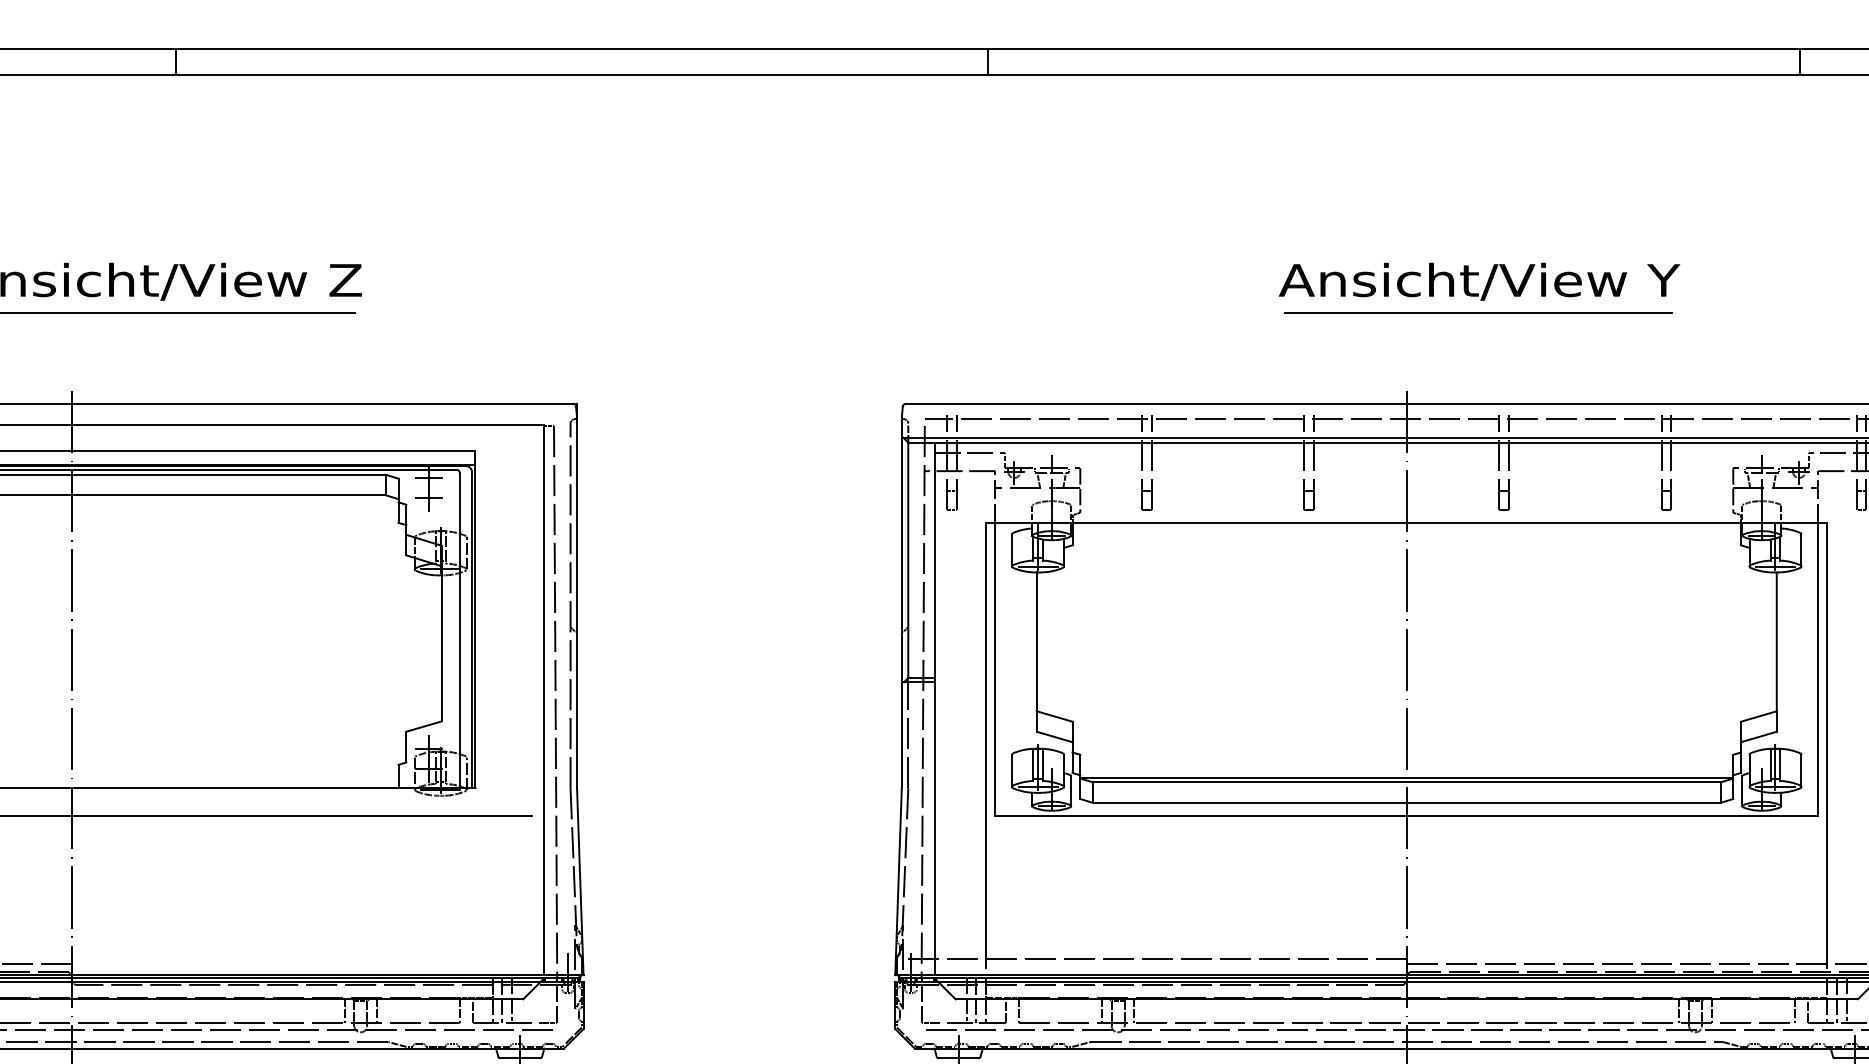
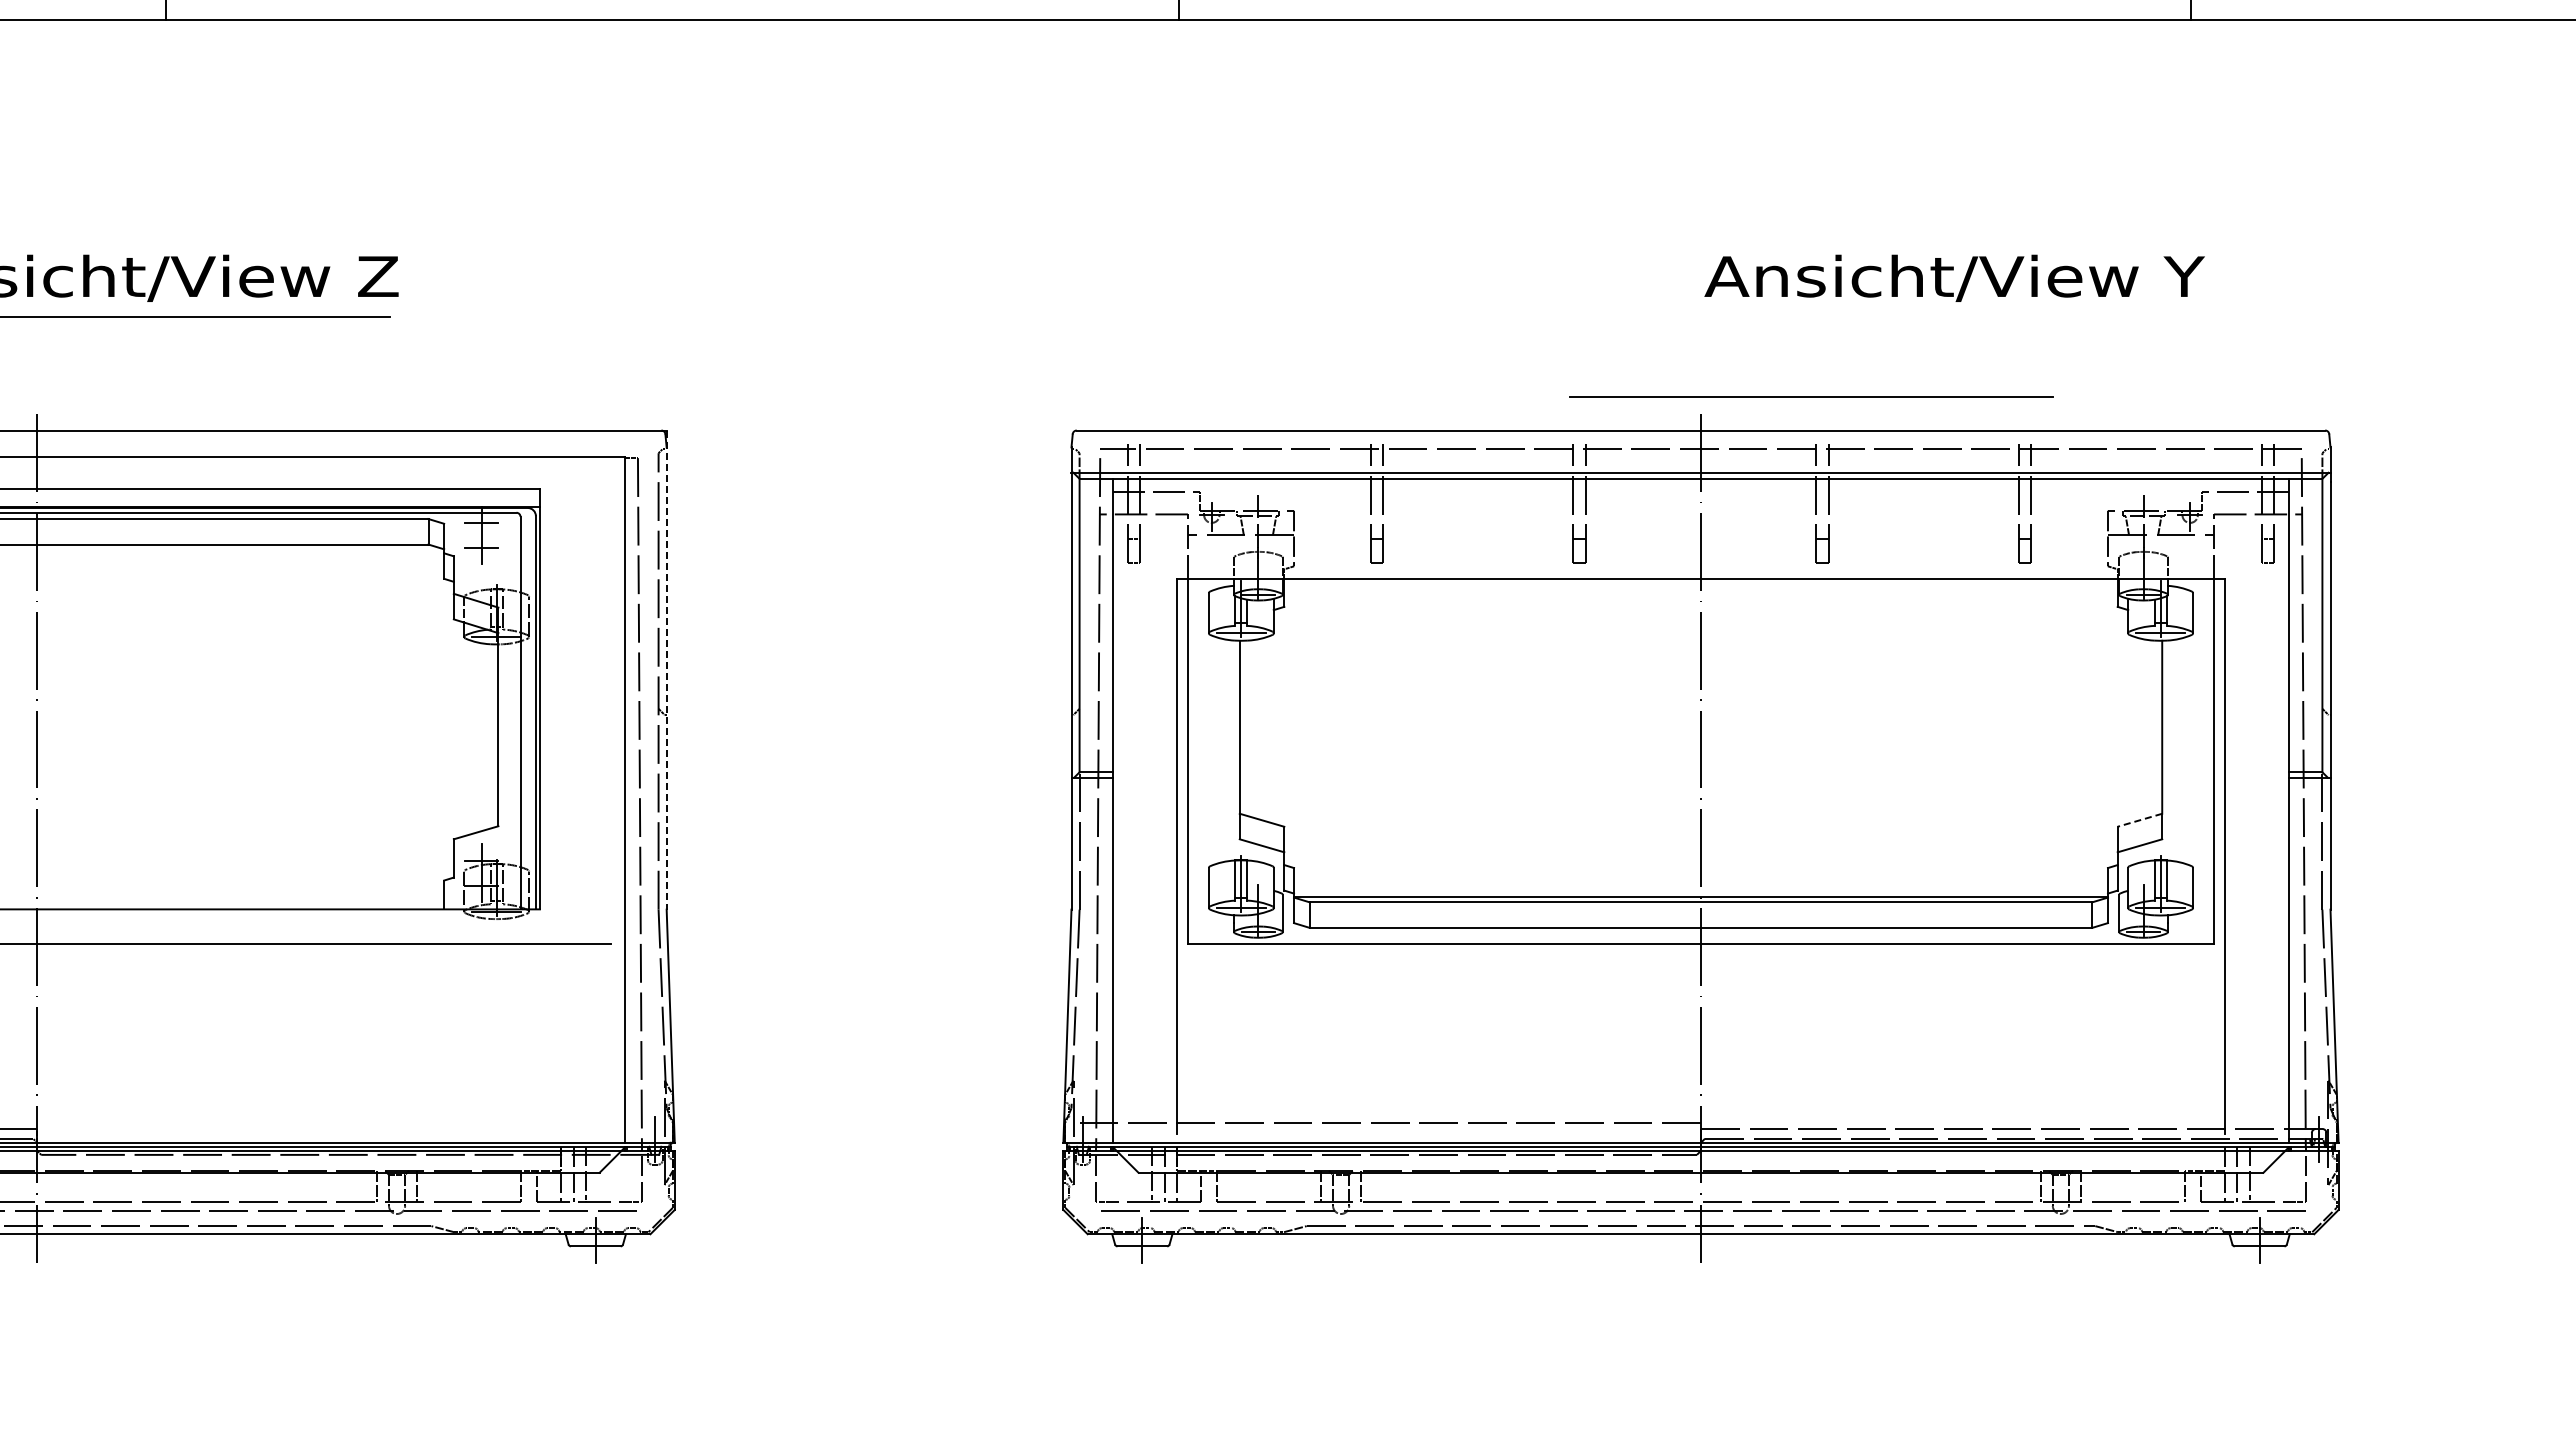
text: (1479, 281) -> (1954, 277), moved
line: (1478, 312) -> (1811, 396), moved
line: (576, 596) -> (666, 670), solid -> dashed
line: (1758, 716) -> (2139, 820), solid -> dashed

